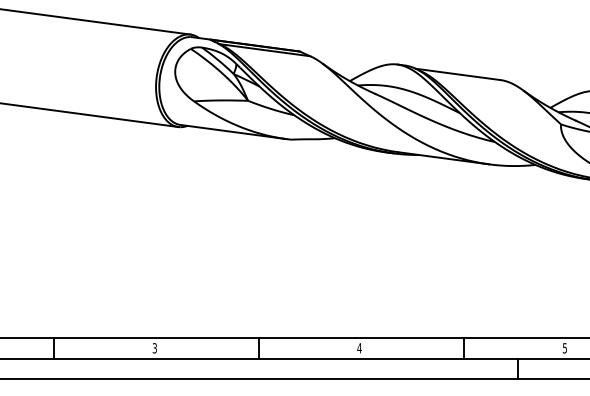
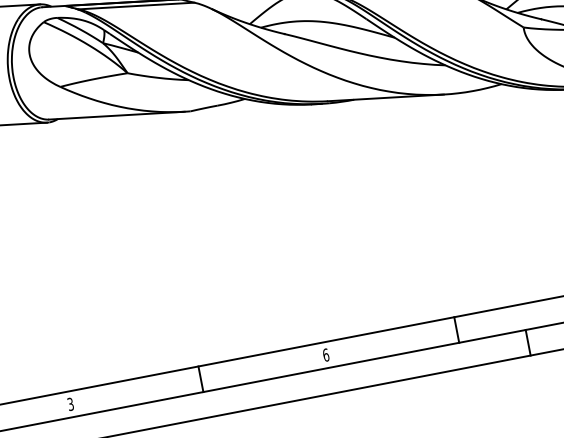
text: (359, 348) -> (326, 355), 4 -> 6

